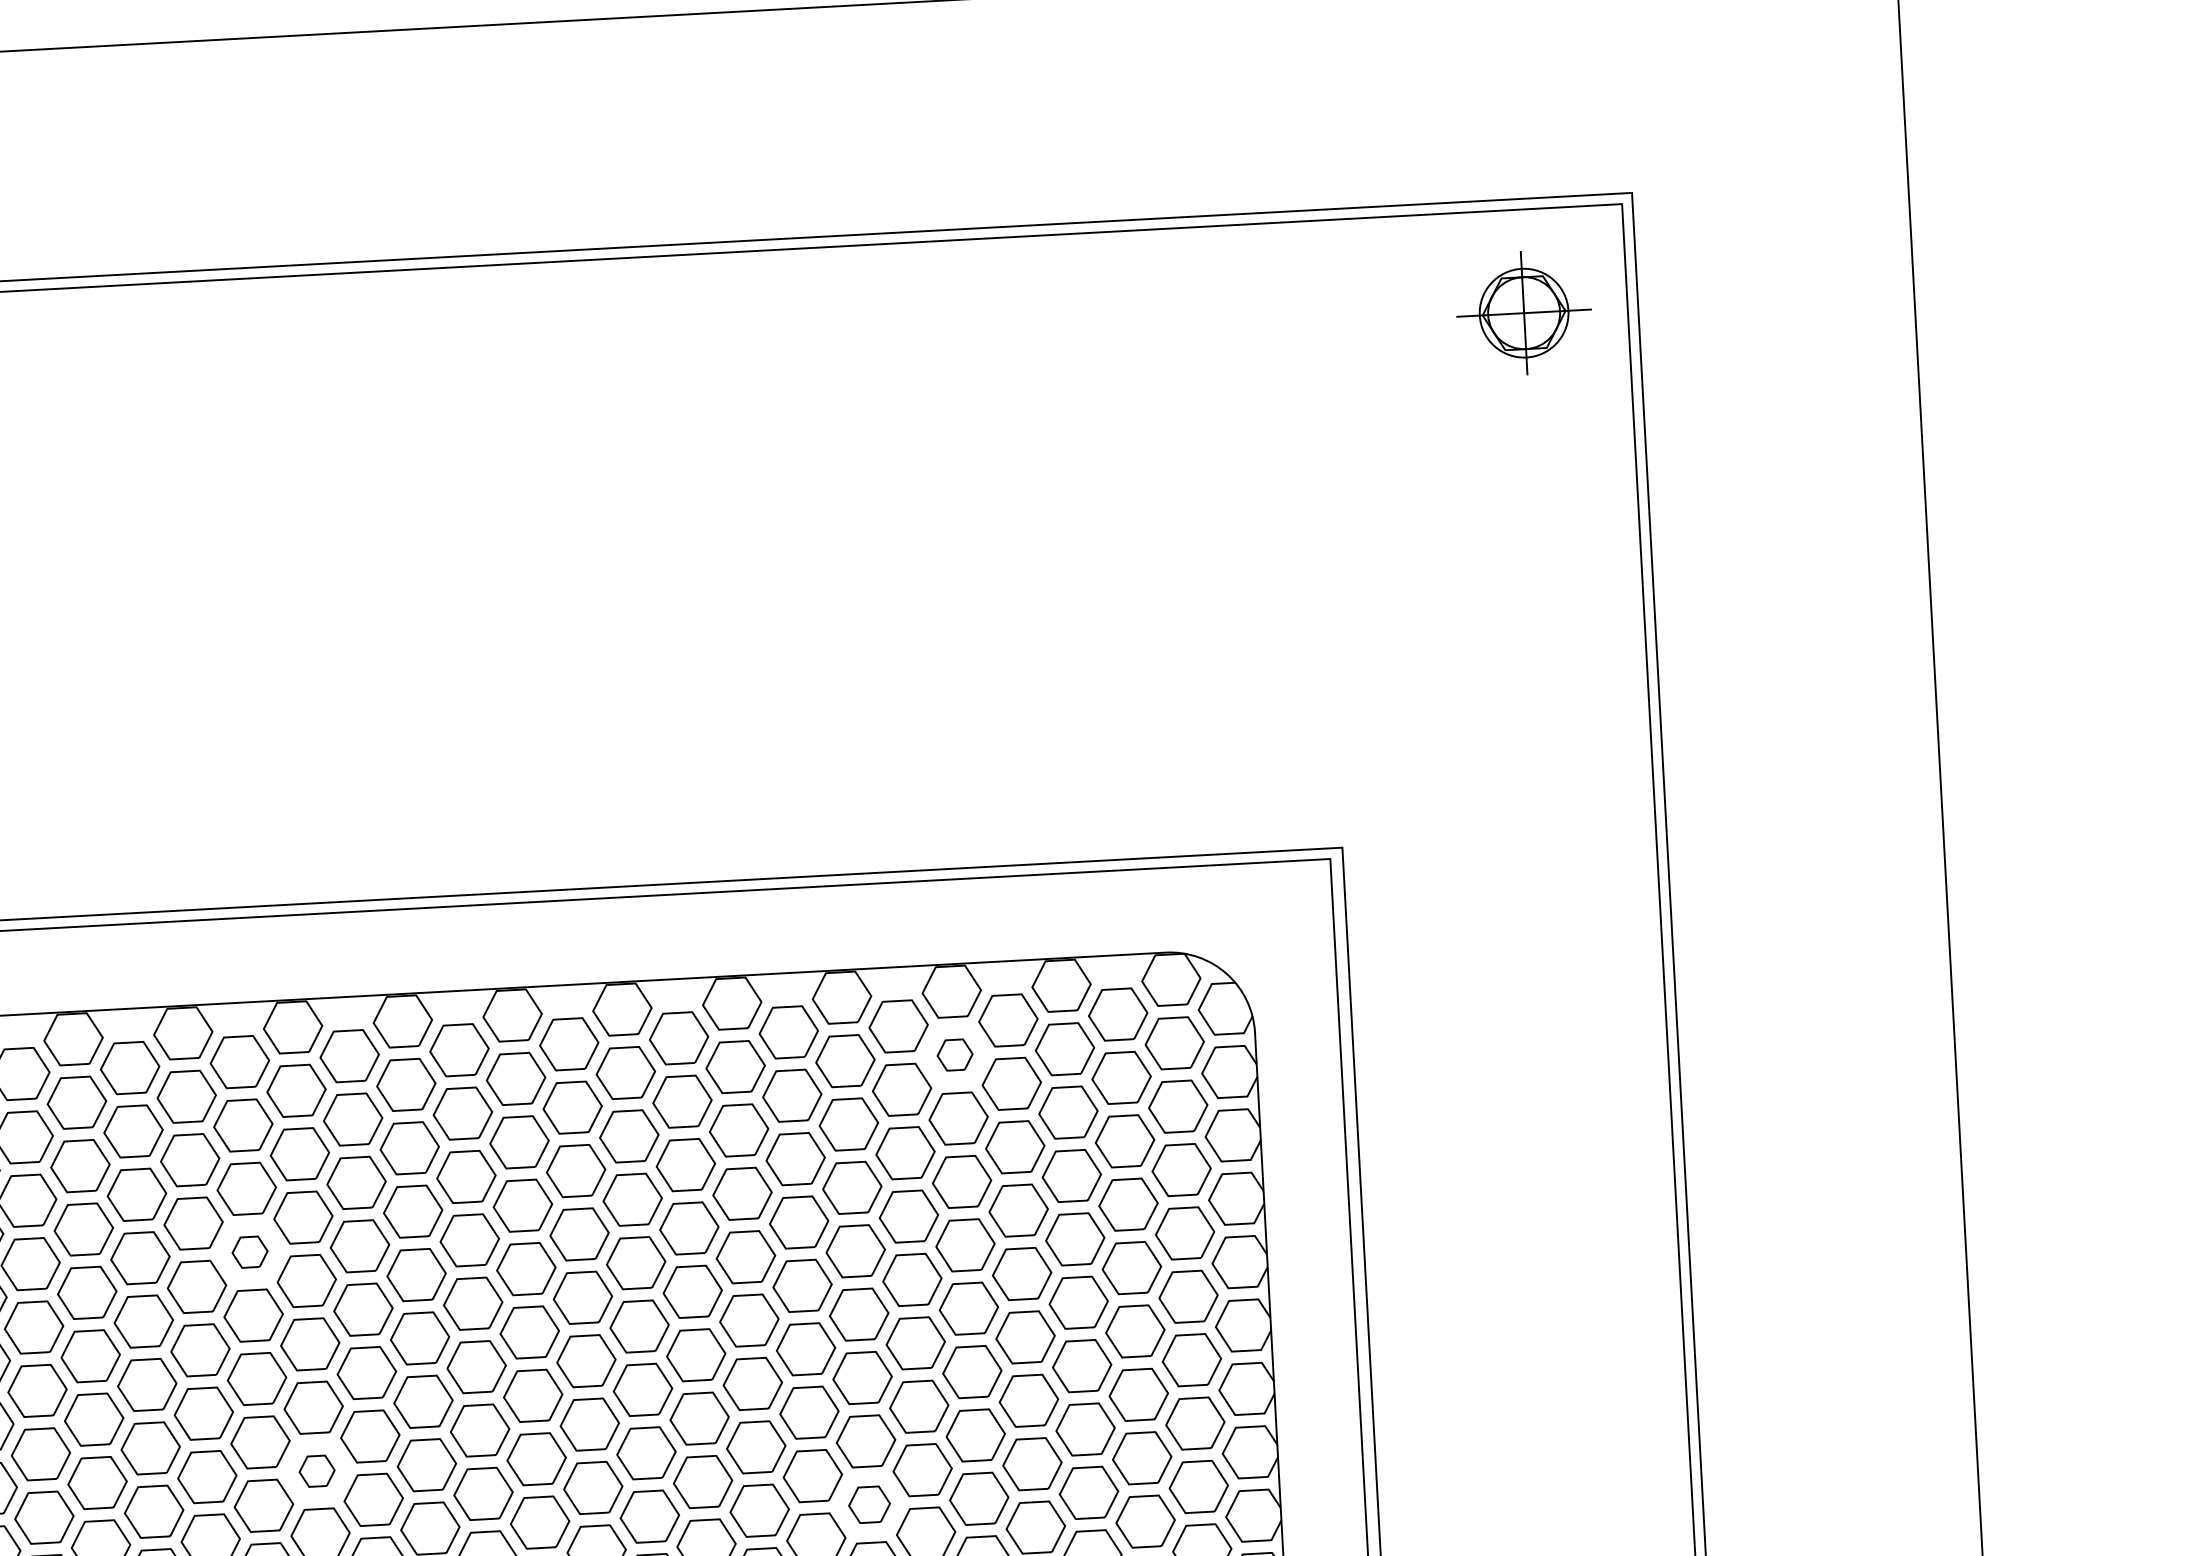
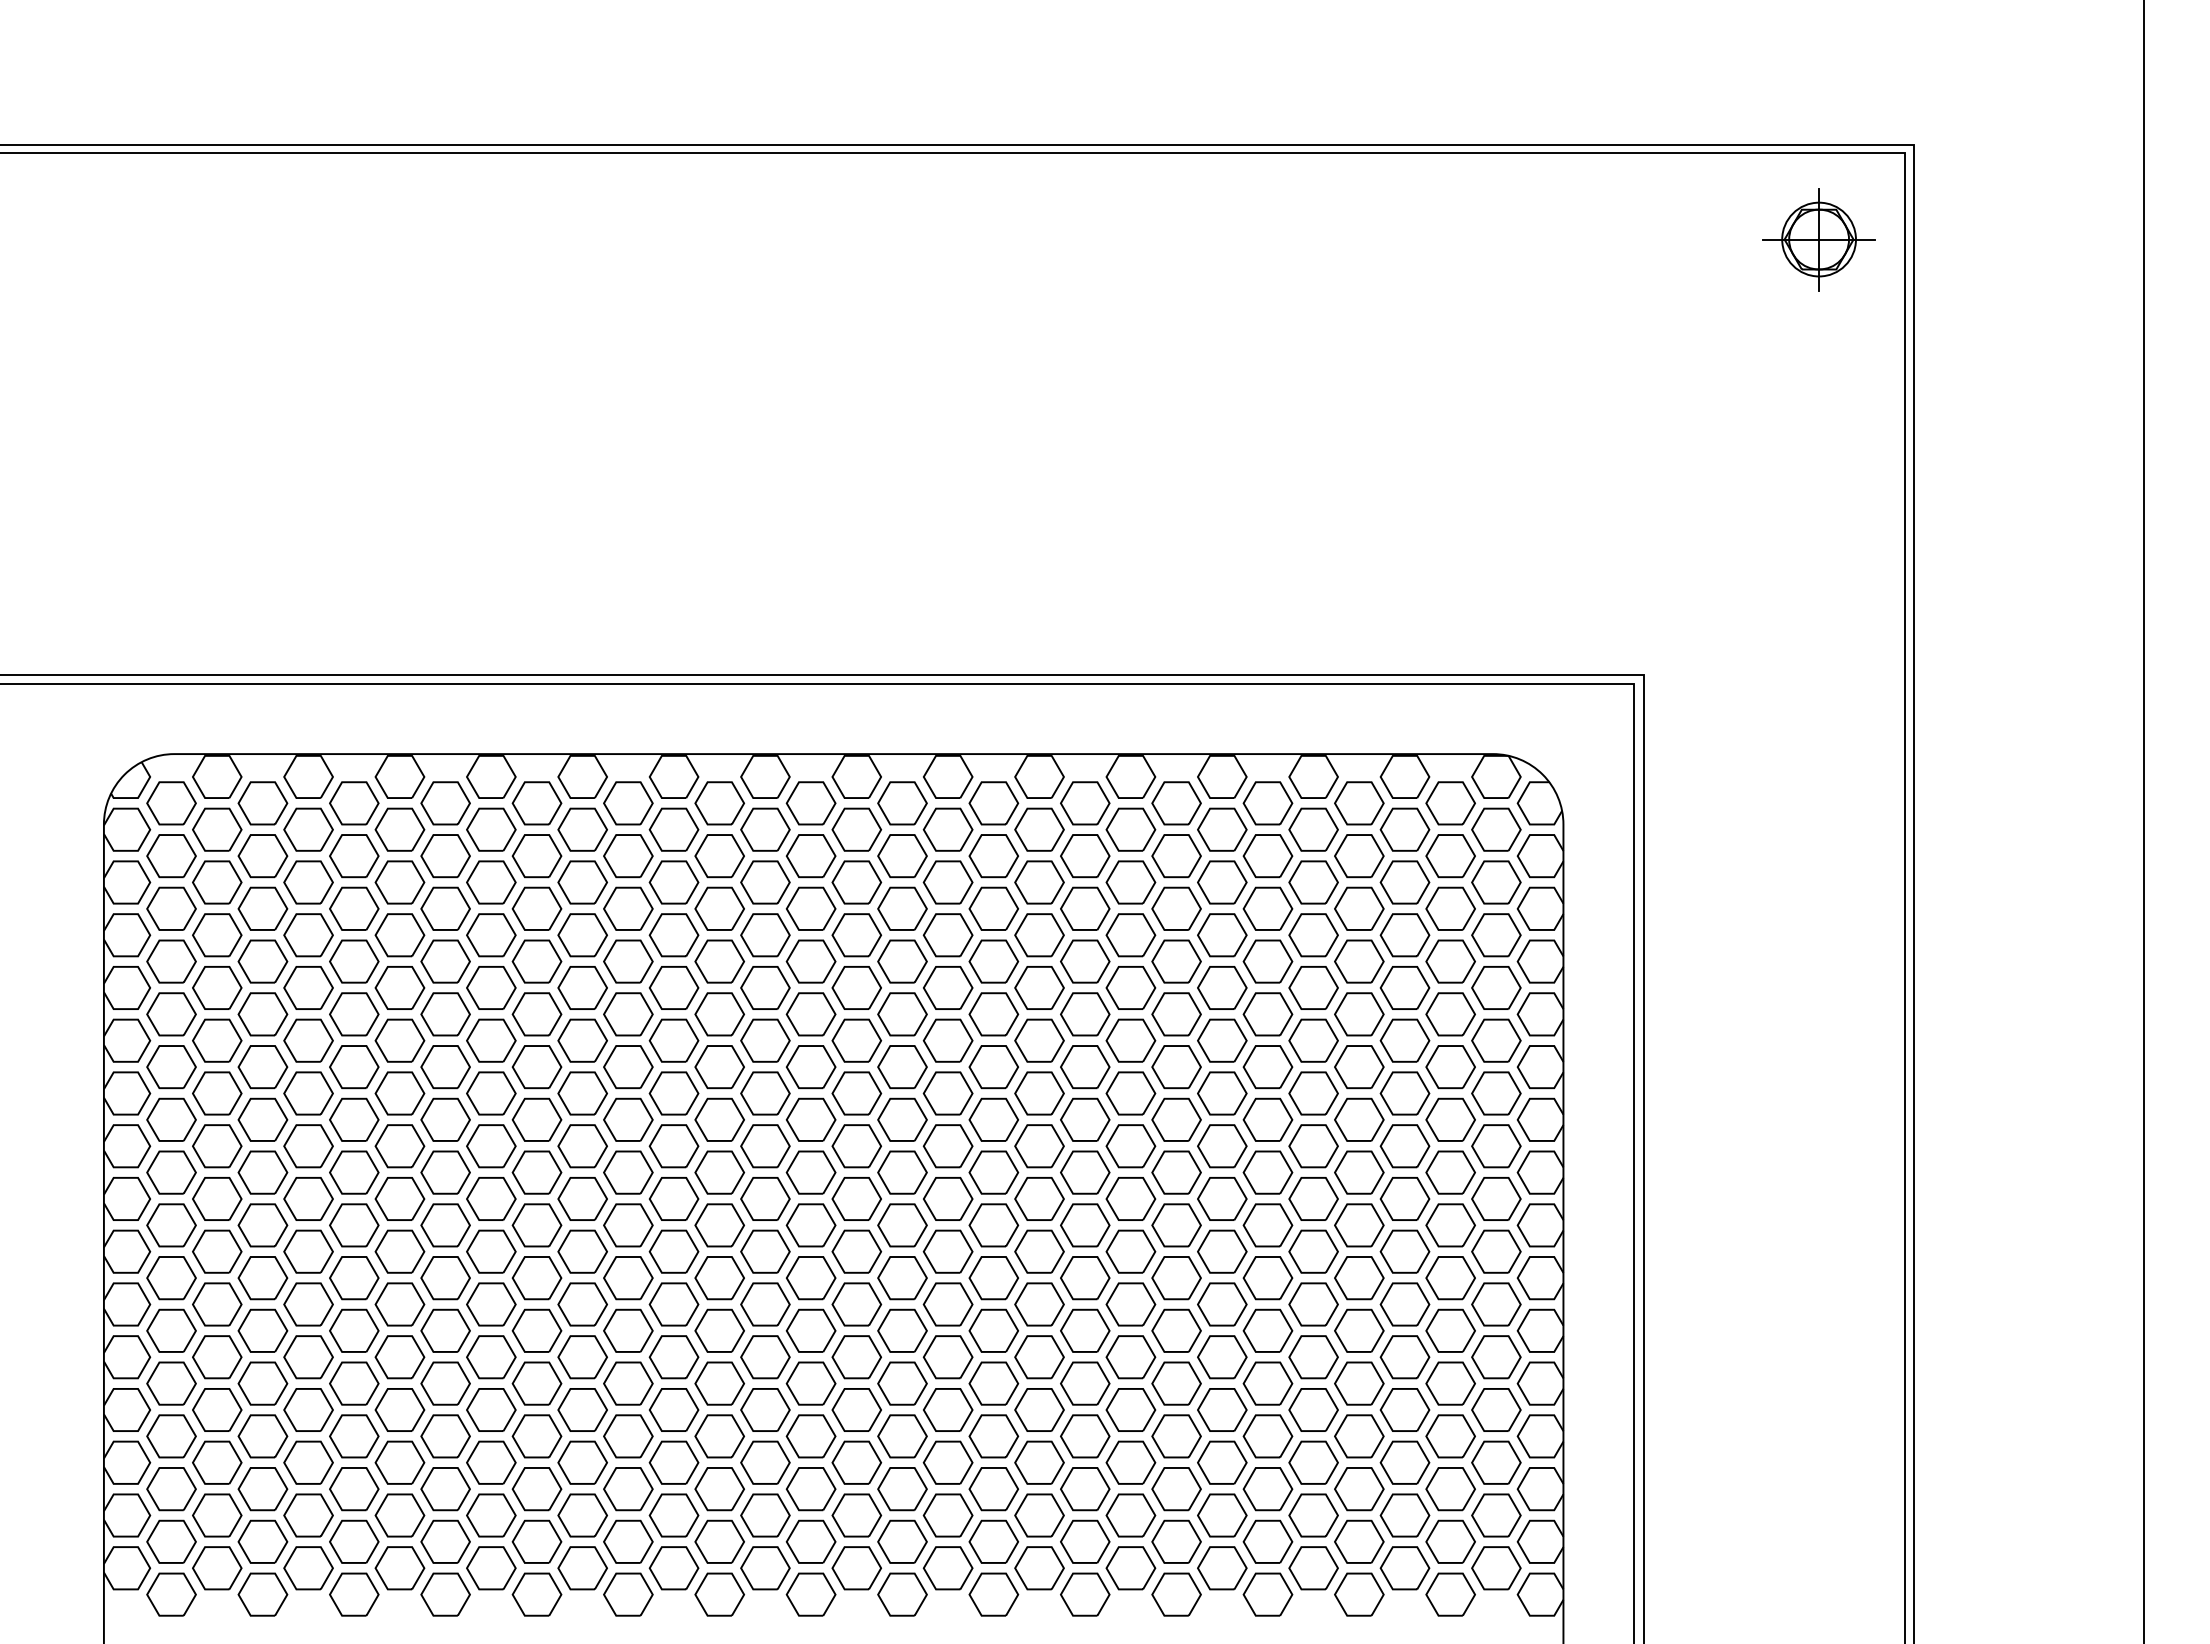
part: (955, 1054) -> (1313, 829), size x1.67
part: (249, 1252) -> (719, 961), size x1.67
part: (317, 1471) -> (765, 1146), size x1.67
part: (869, 1504) -> (1222, 1198), size x1.43

